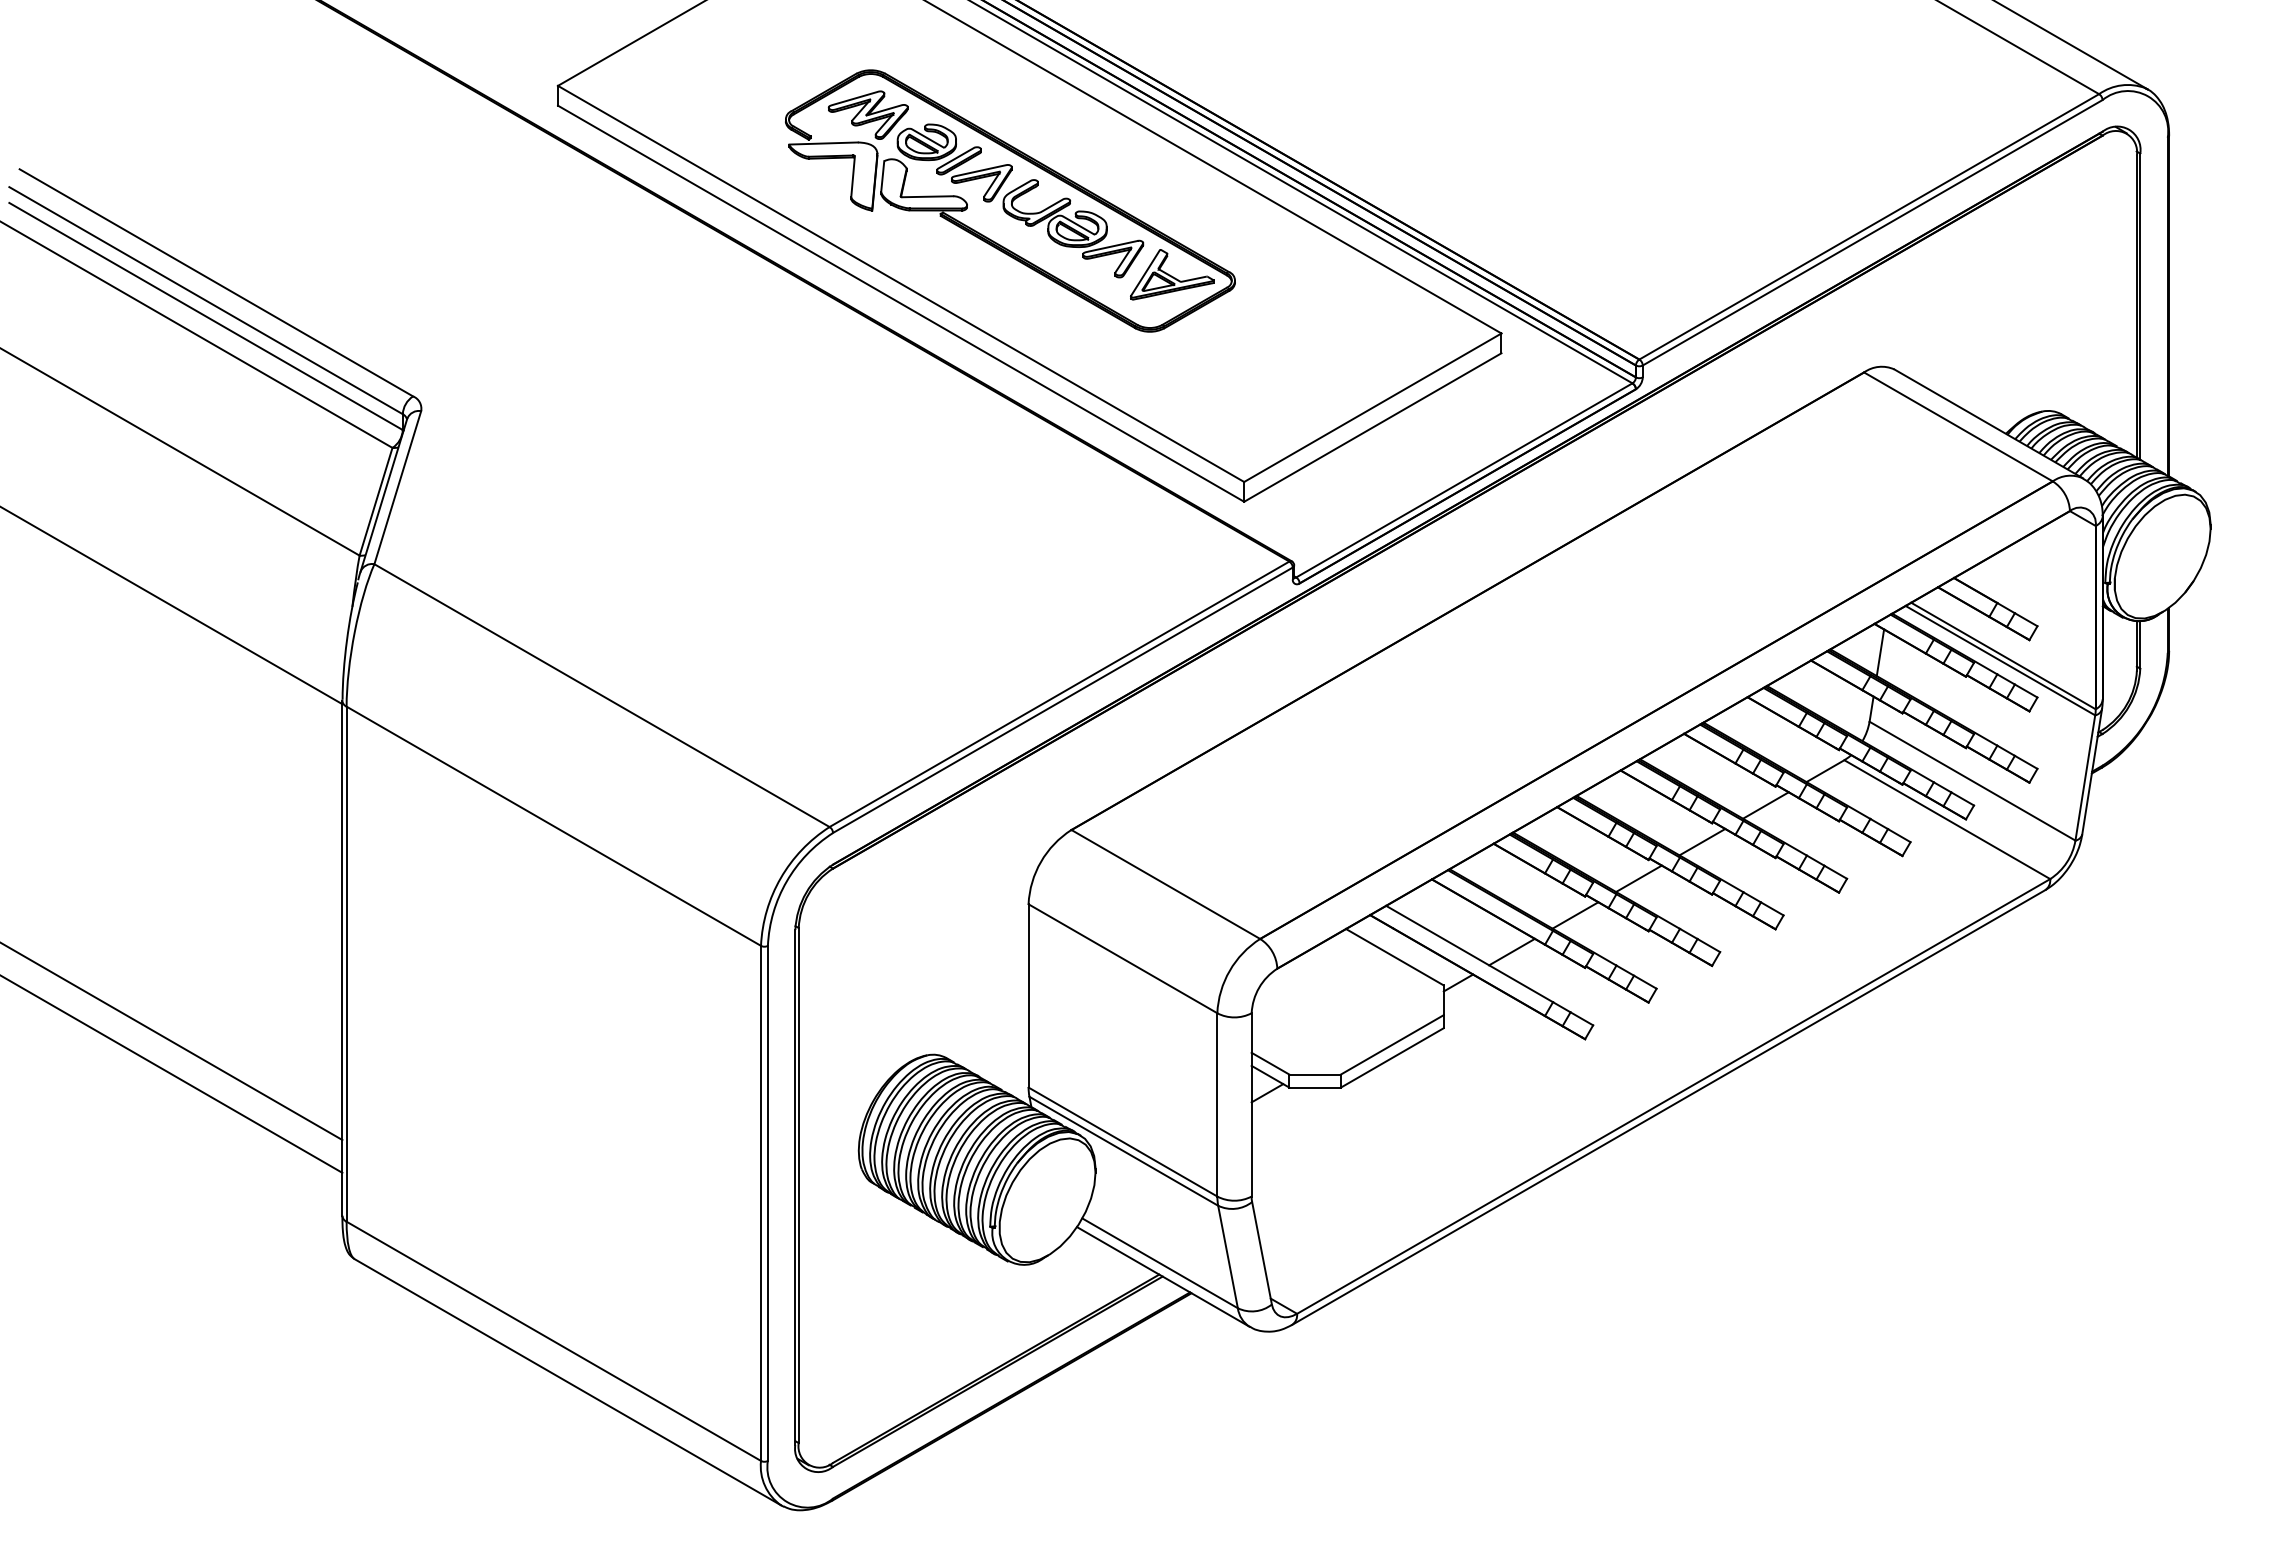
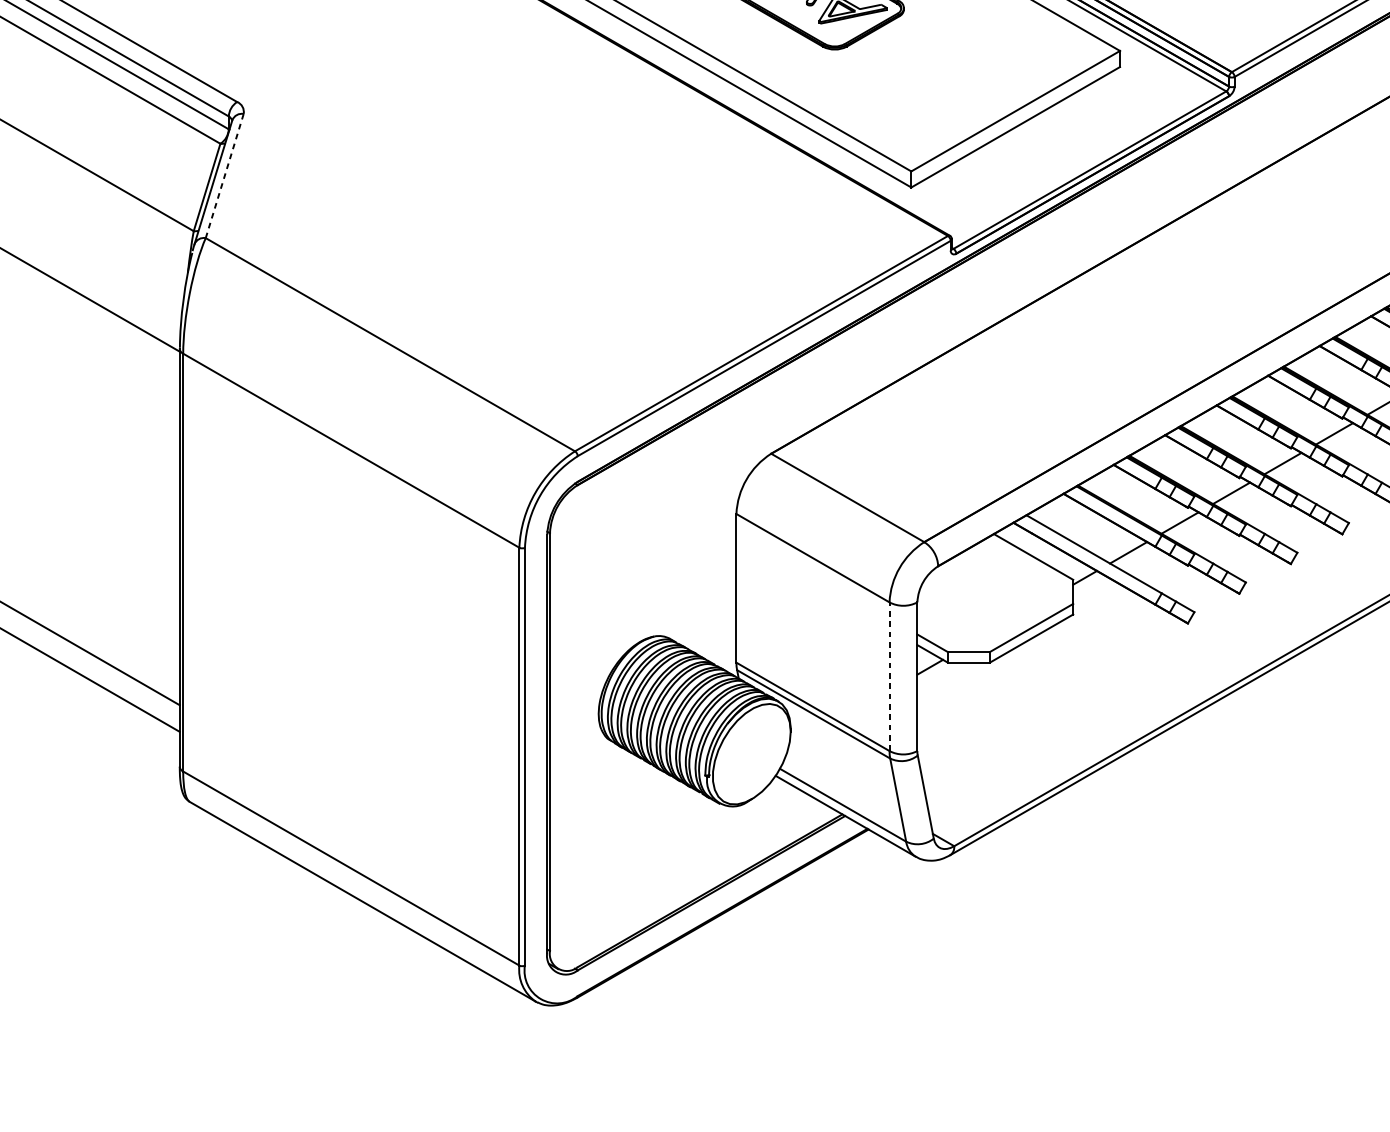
line: (397, 487) -> (224, 175), solid -> dashed
line: (1217, 1104) -> (889, 676), solid -> dashed

